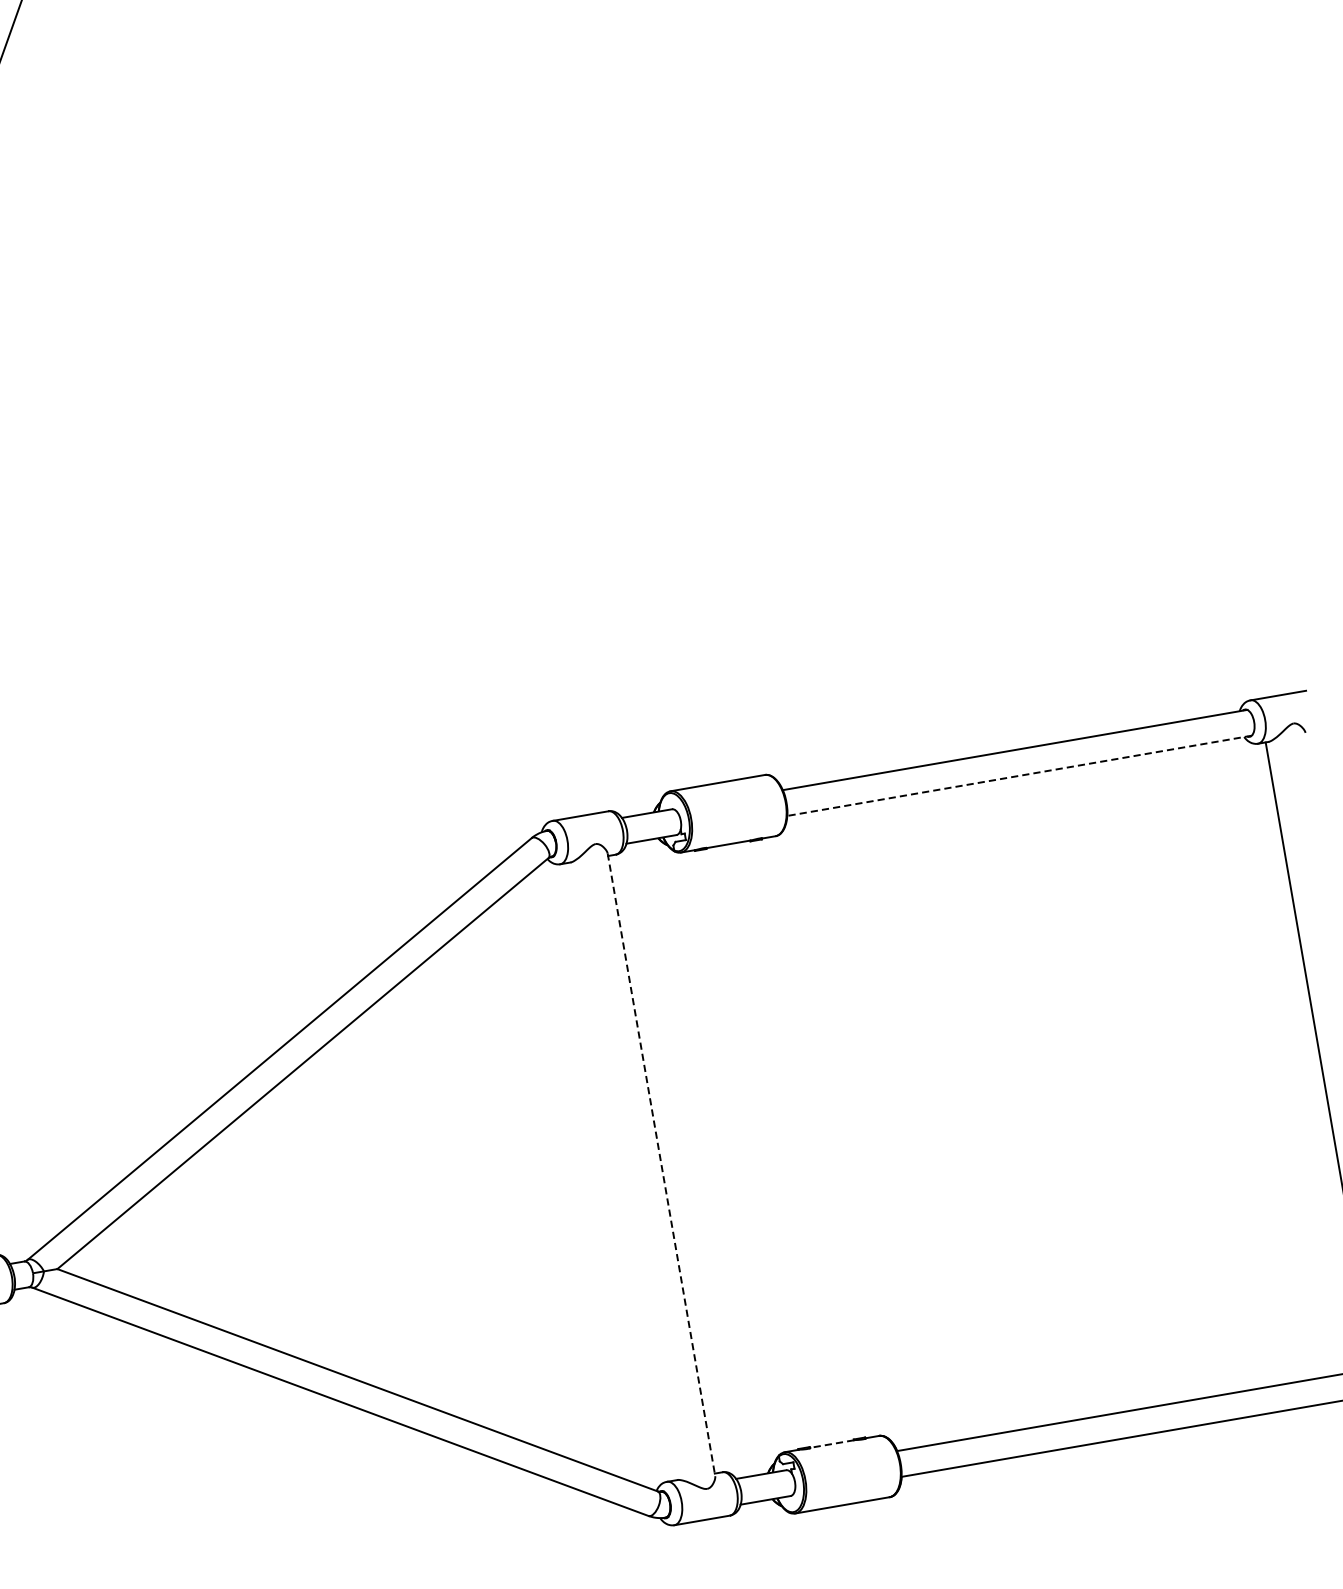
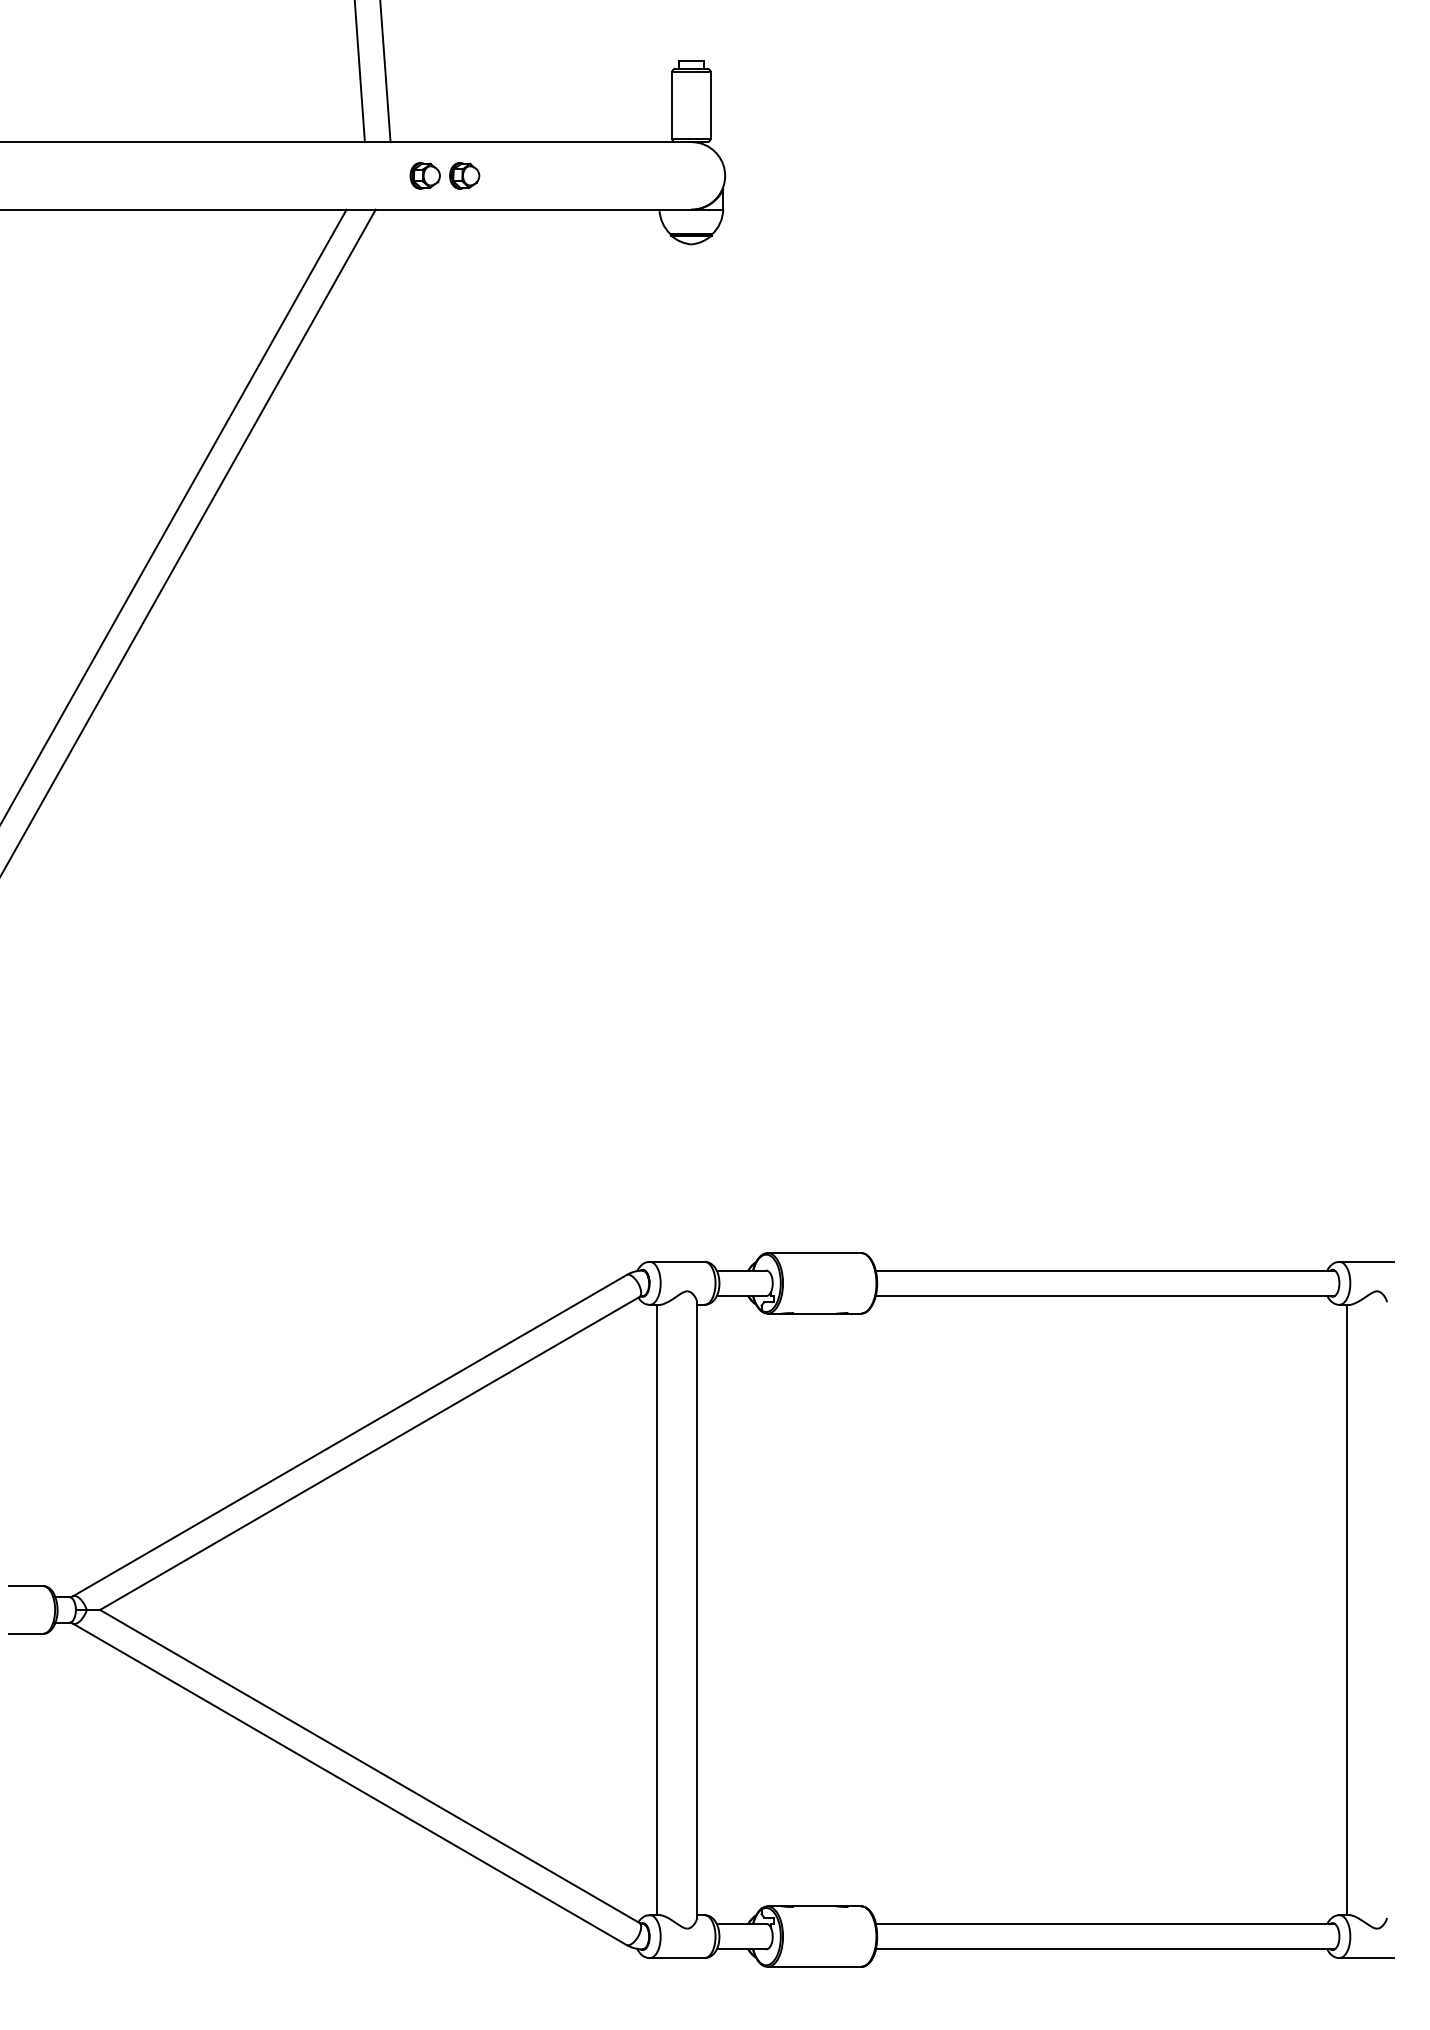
line: (1019, 776) -> (1105, 1296), dashed -> solid
line: (661, 1164) -> (697, 1609), dashed -> solid
line: (621, 1171) -> (657, 1609), added
line: (832, 1444) -> (814, 1906), dashed -> solid

